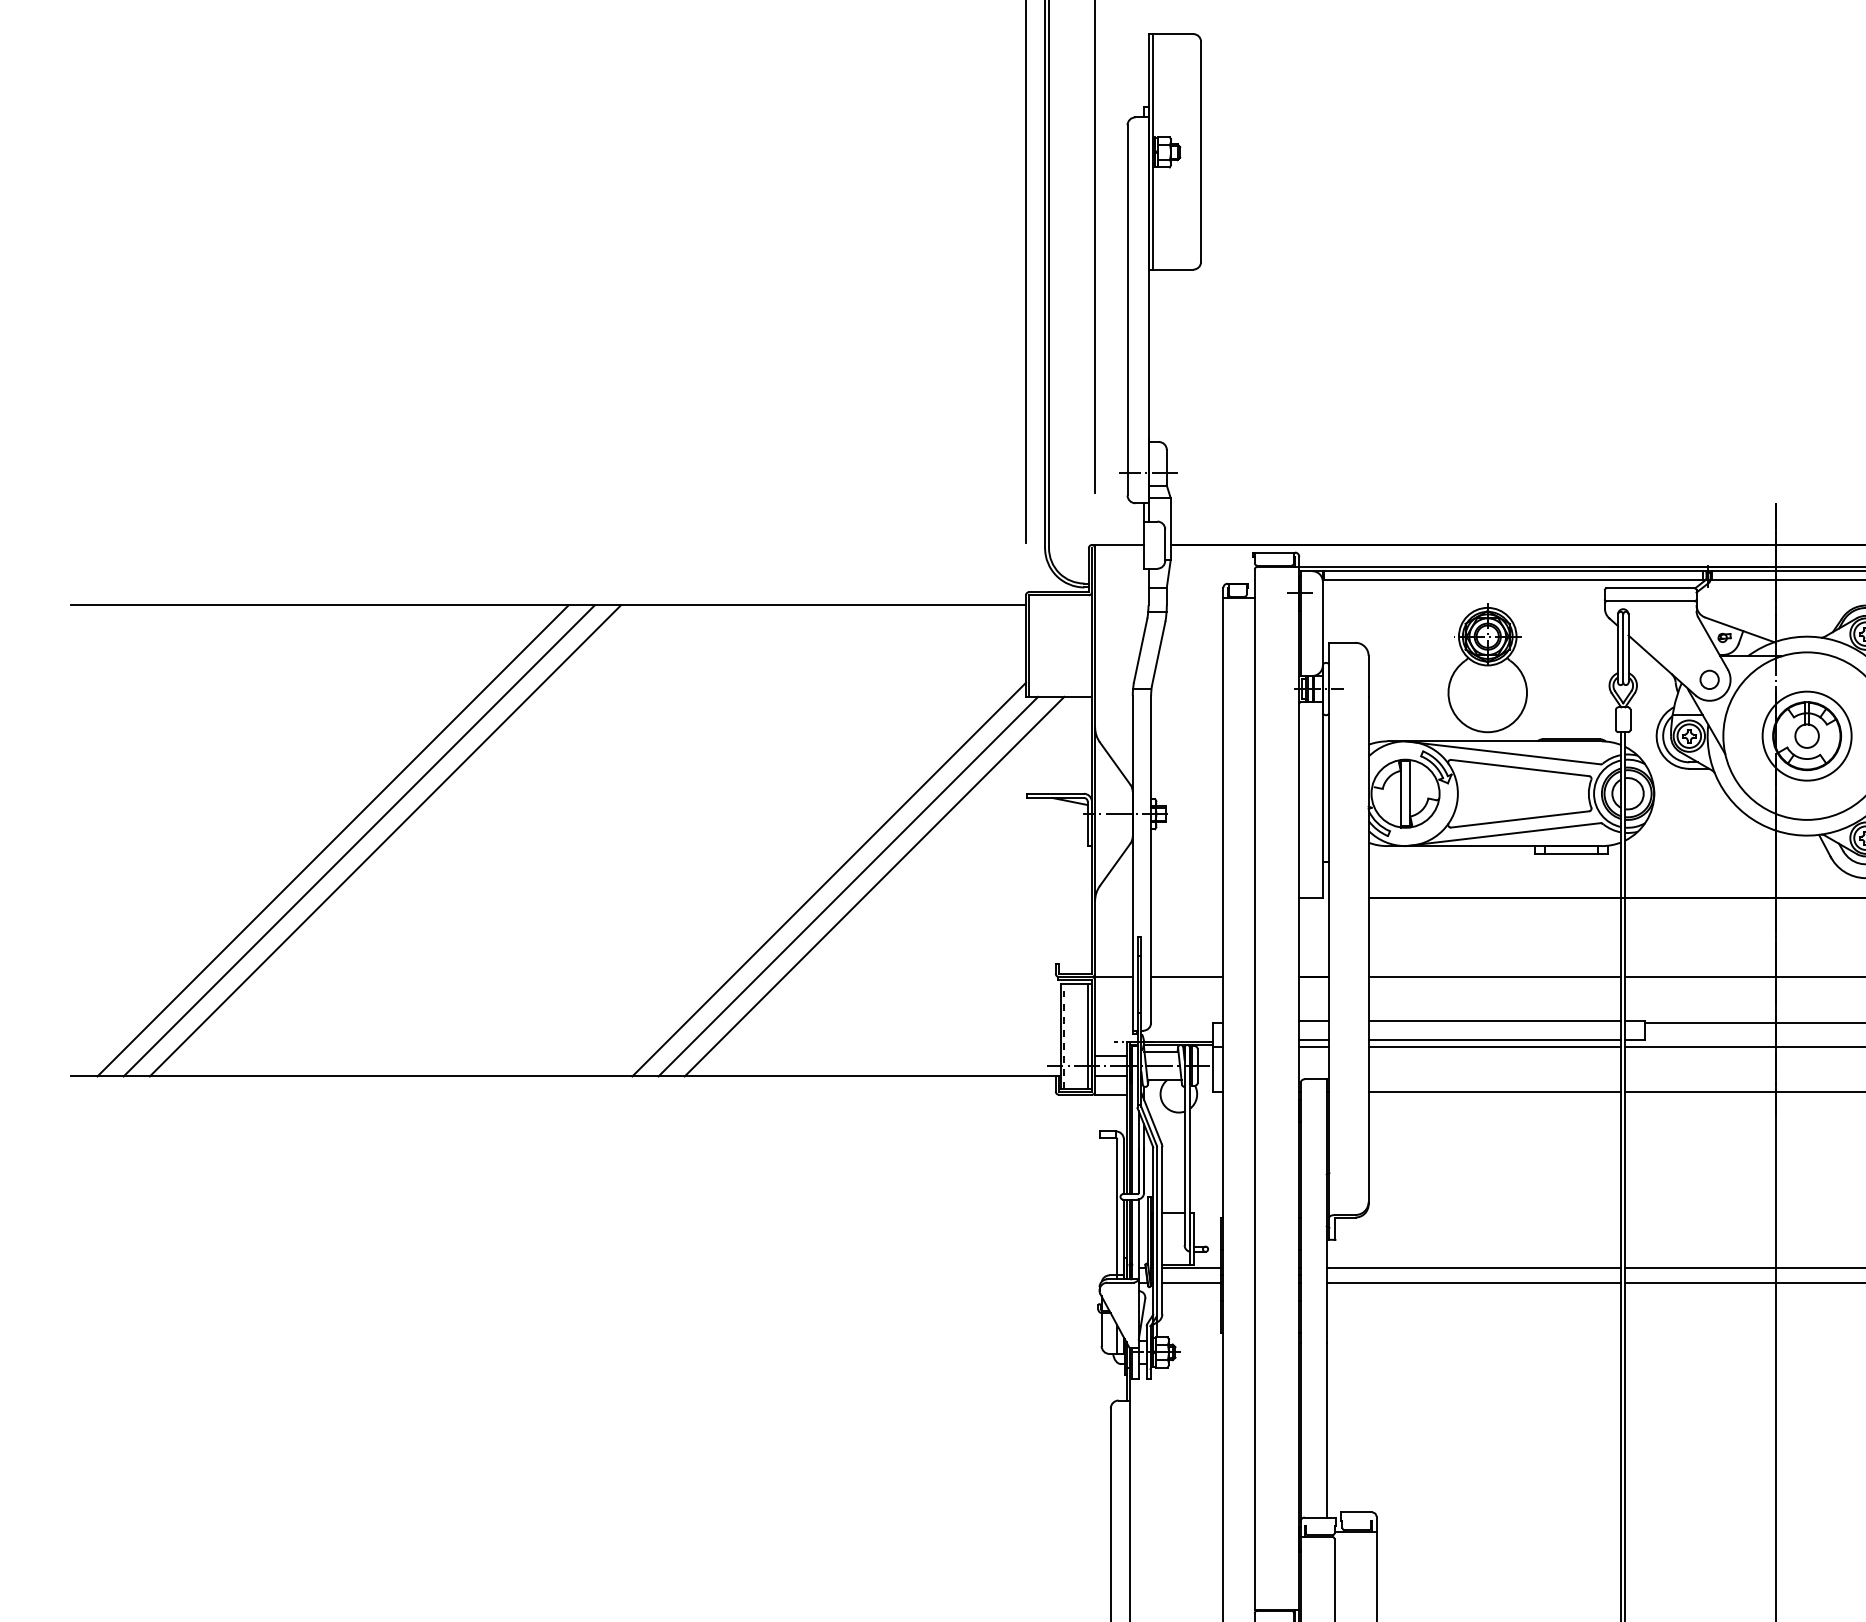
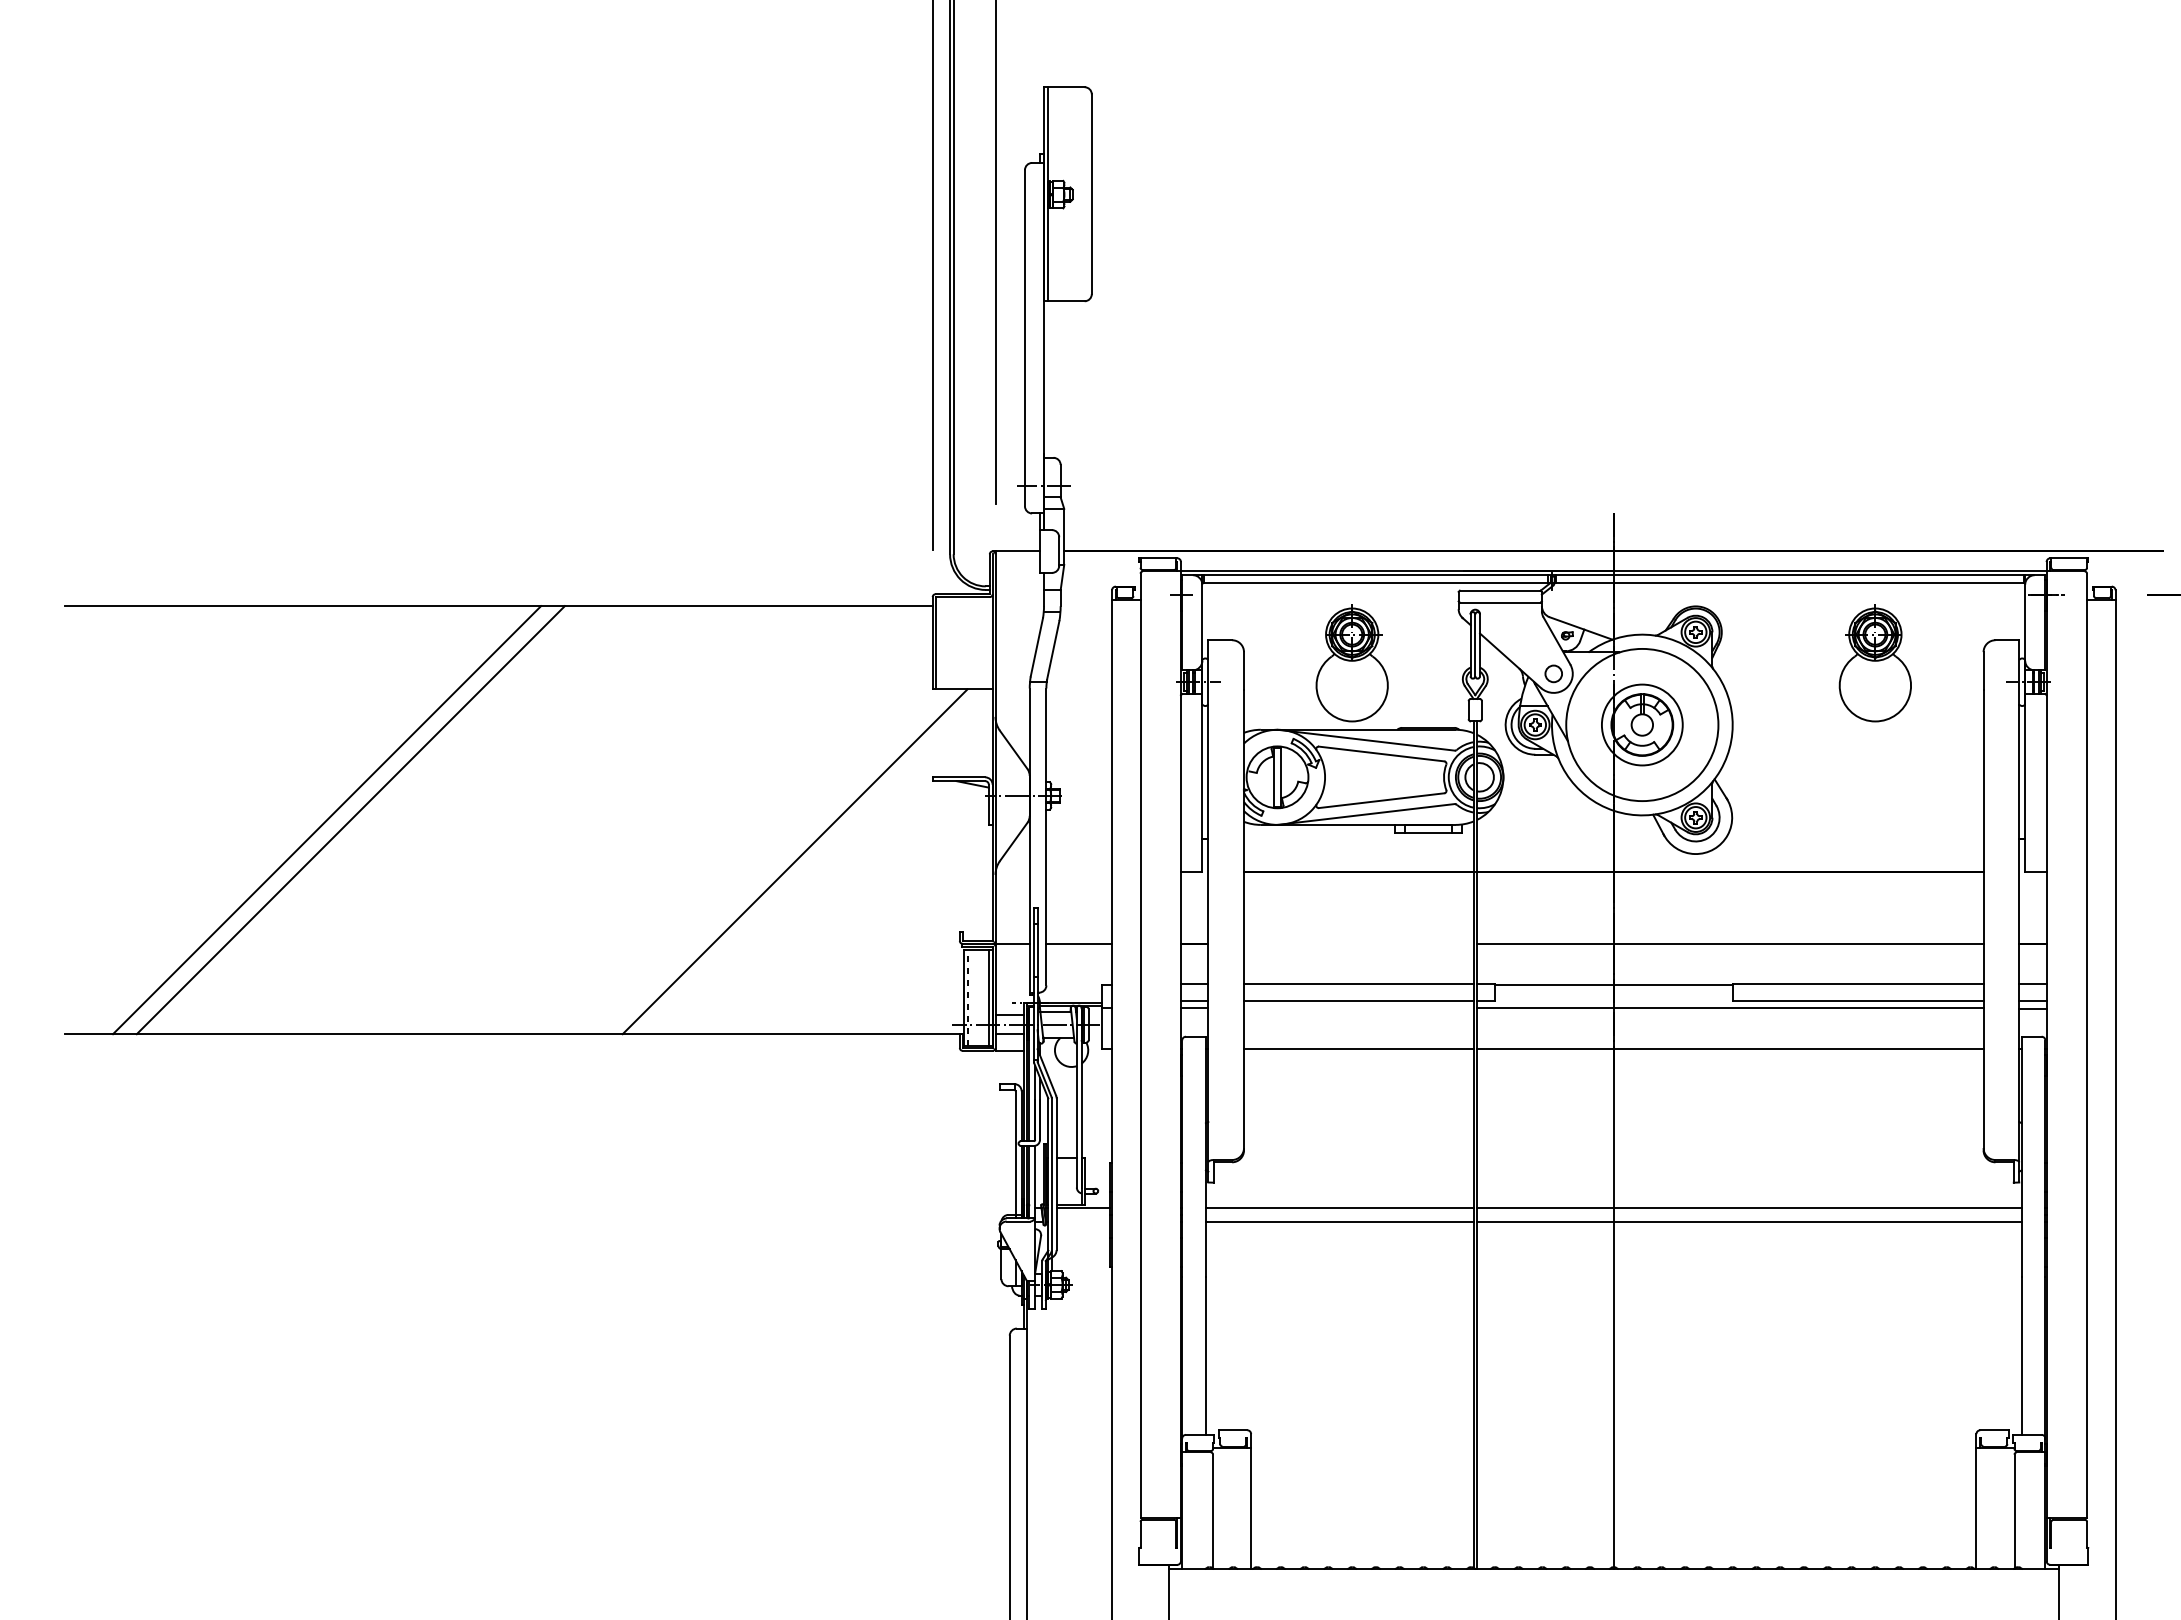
line: (333, 841) -> (303, 820), removed
line: (828, 879) -> (753, 855), removed
line: (847, 886) -> (770, 861), removed
line: (1494, 976) -> (1358, 943), removed
line: (1494, 1047) -> (1358, 1007), removed
line: (1190, 1283) -> (1082, 1222), removed

